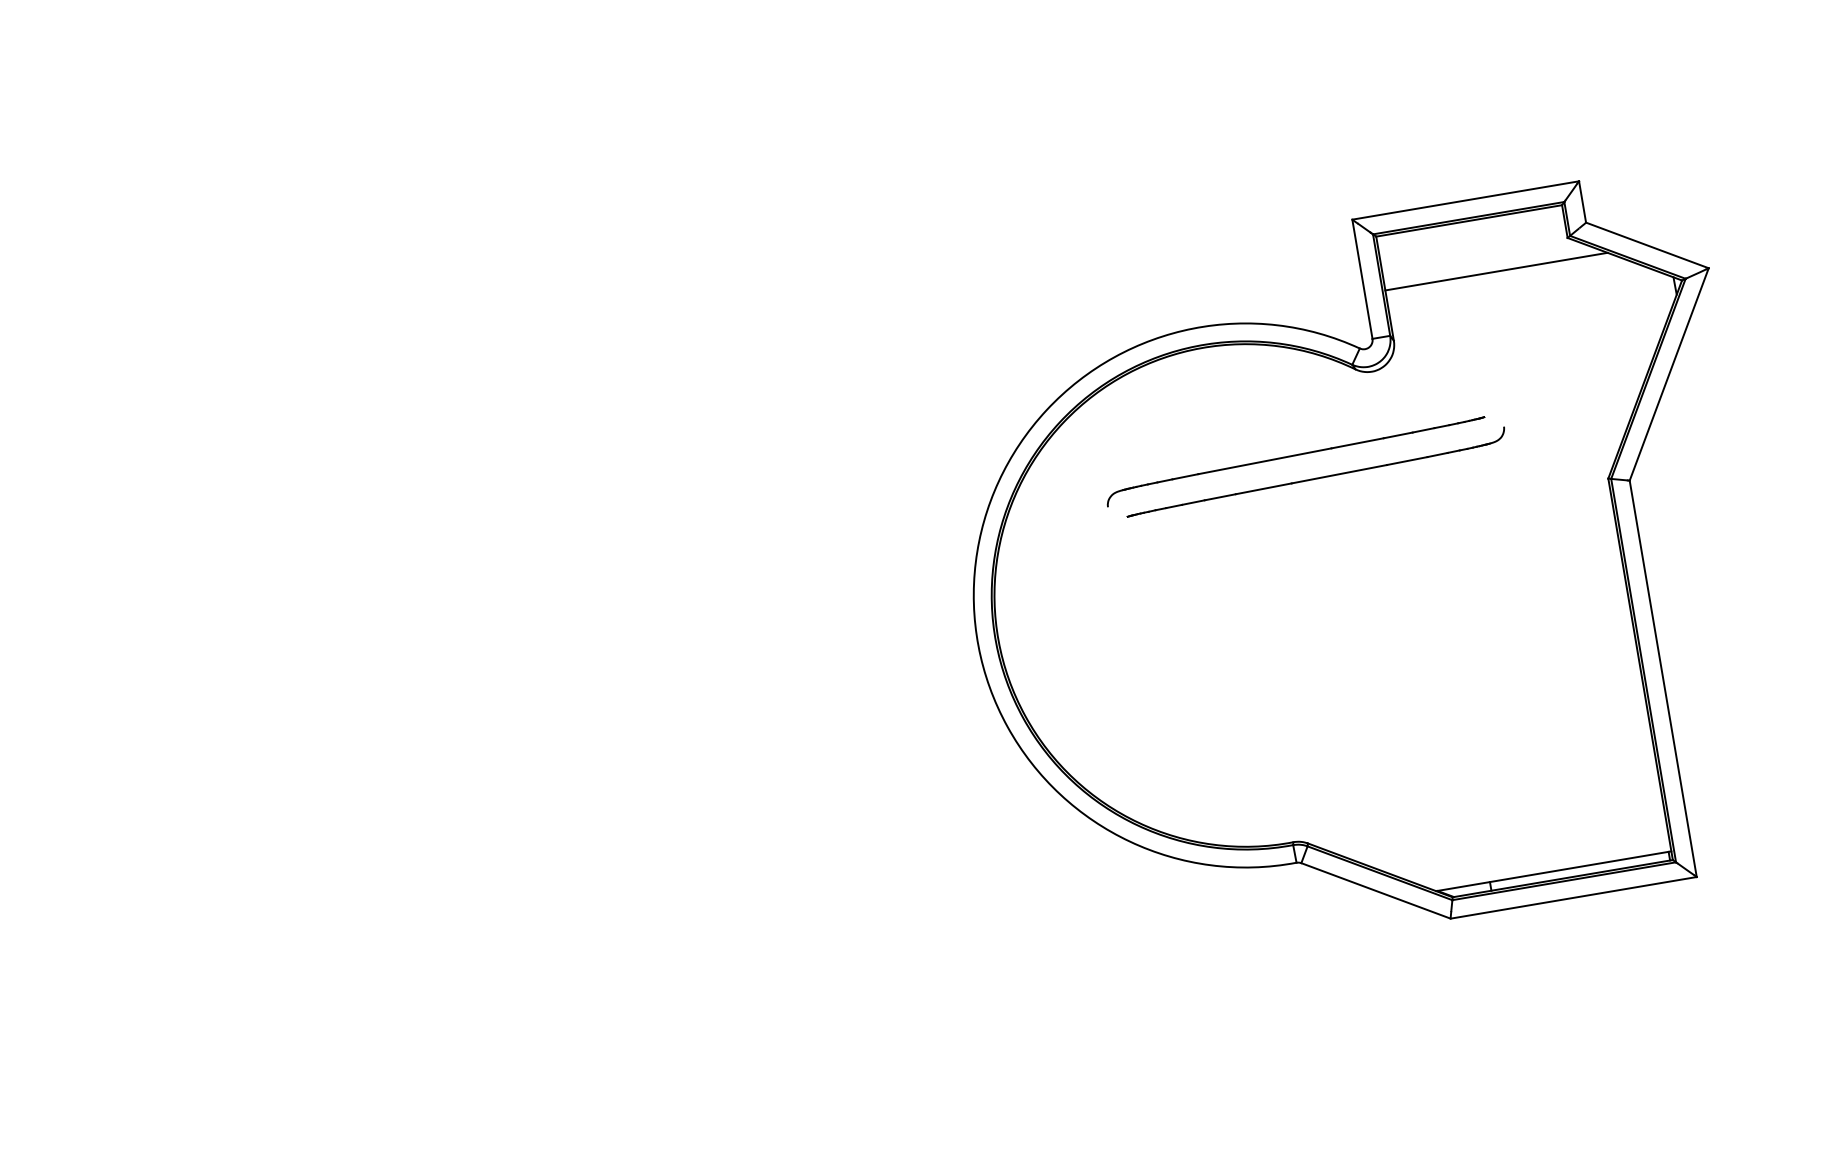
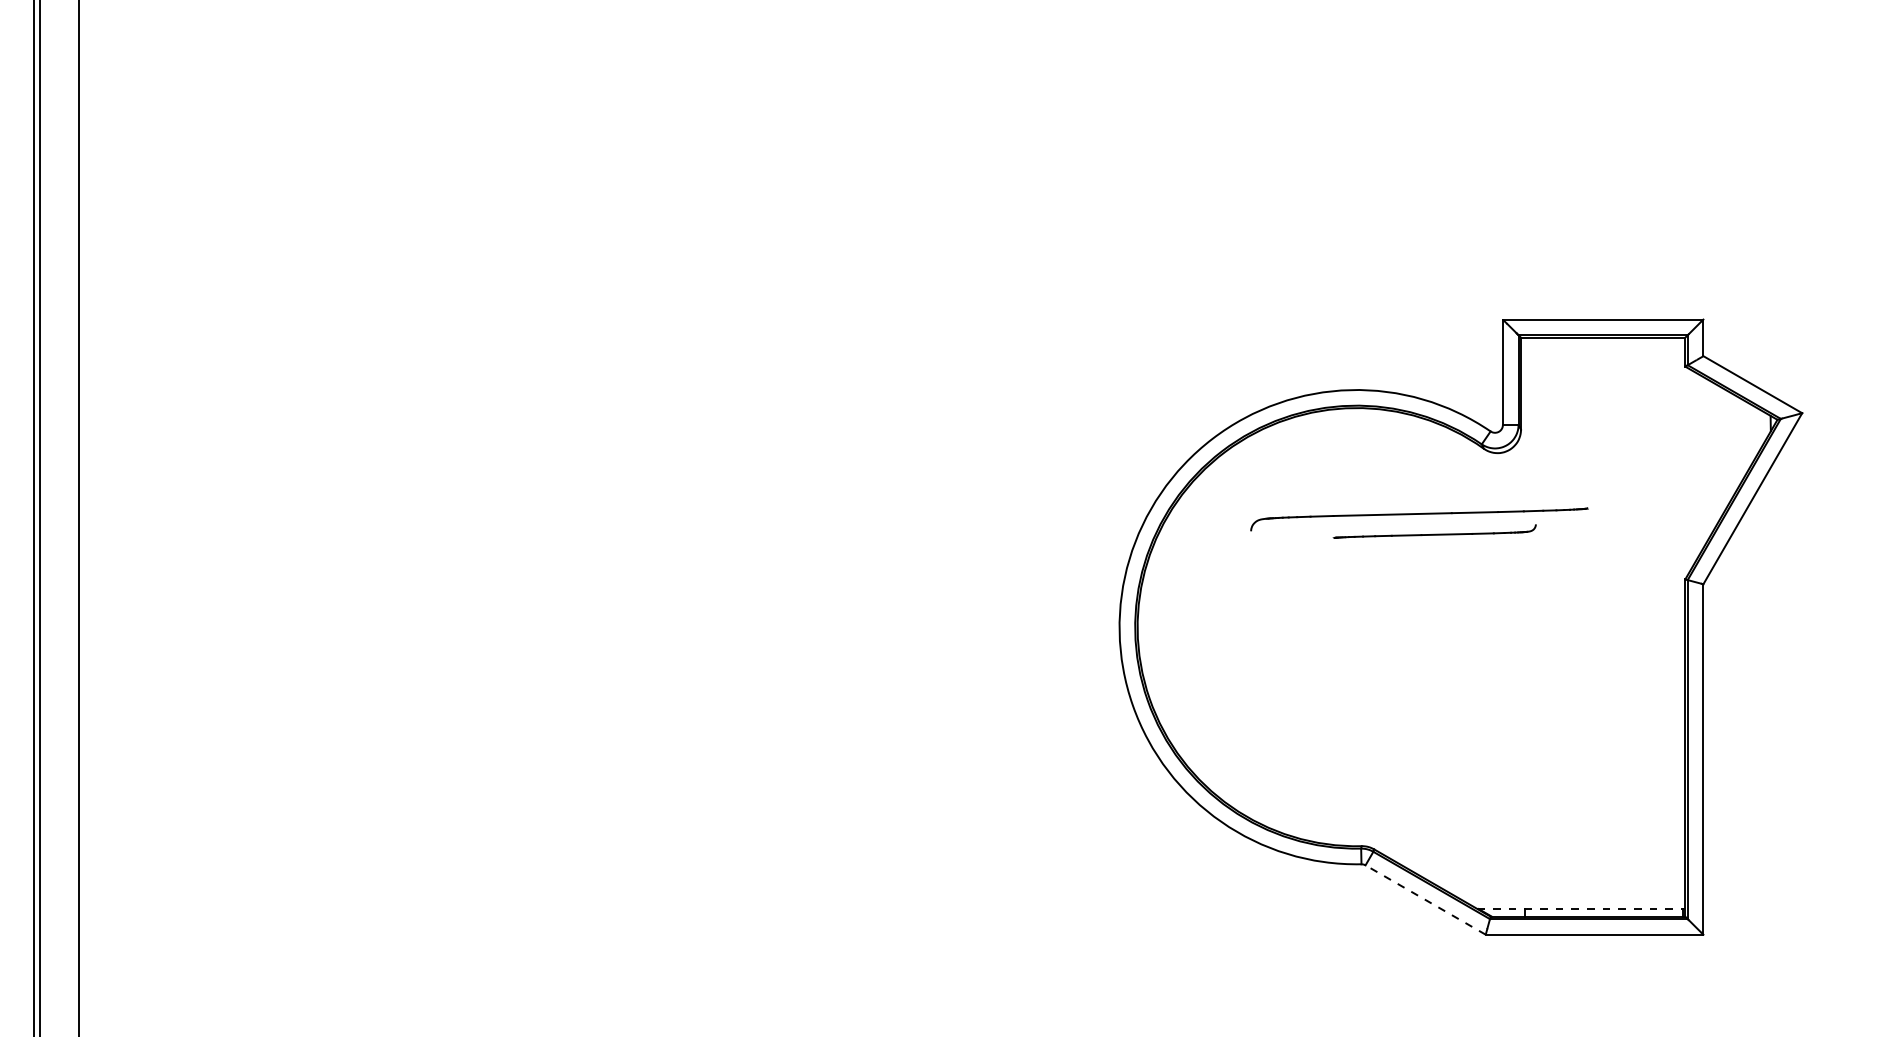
line: (1496, 271) -> (1619, 385), removed
part: (1315, 472) -> (1434, 531), size x0.6
line: (1553, 870) -> (1581, 908), solid -> dashed
line: (1375, 890) -> (1425, 899), solid -> dashed

